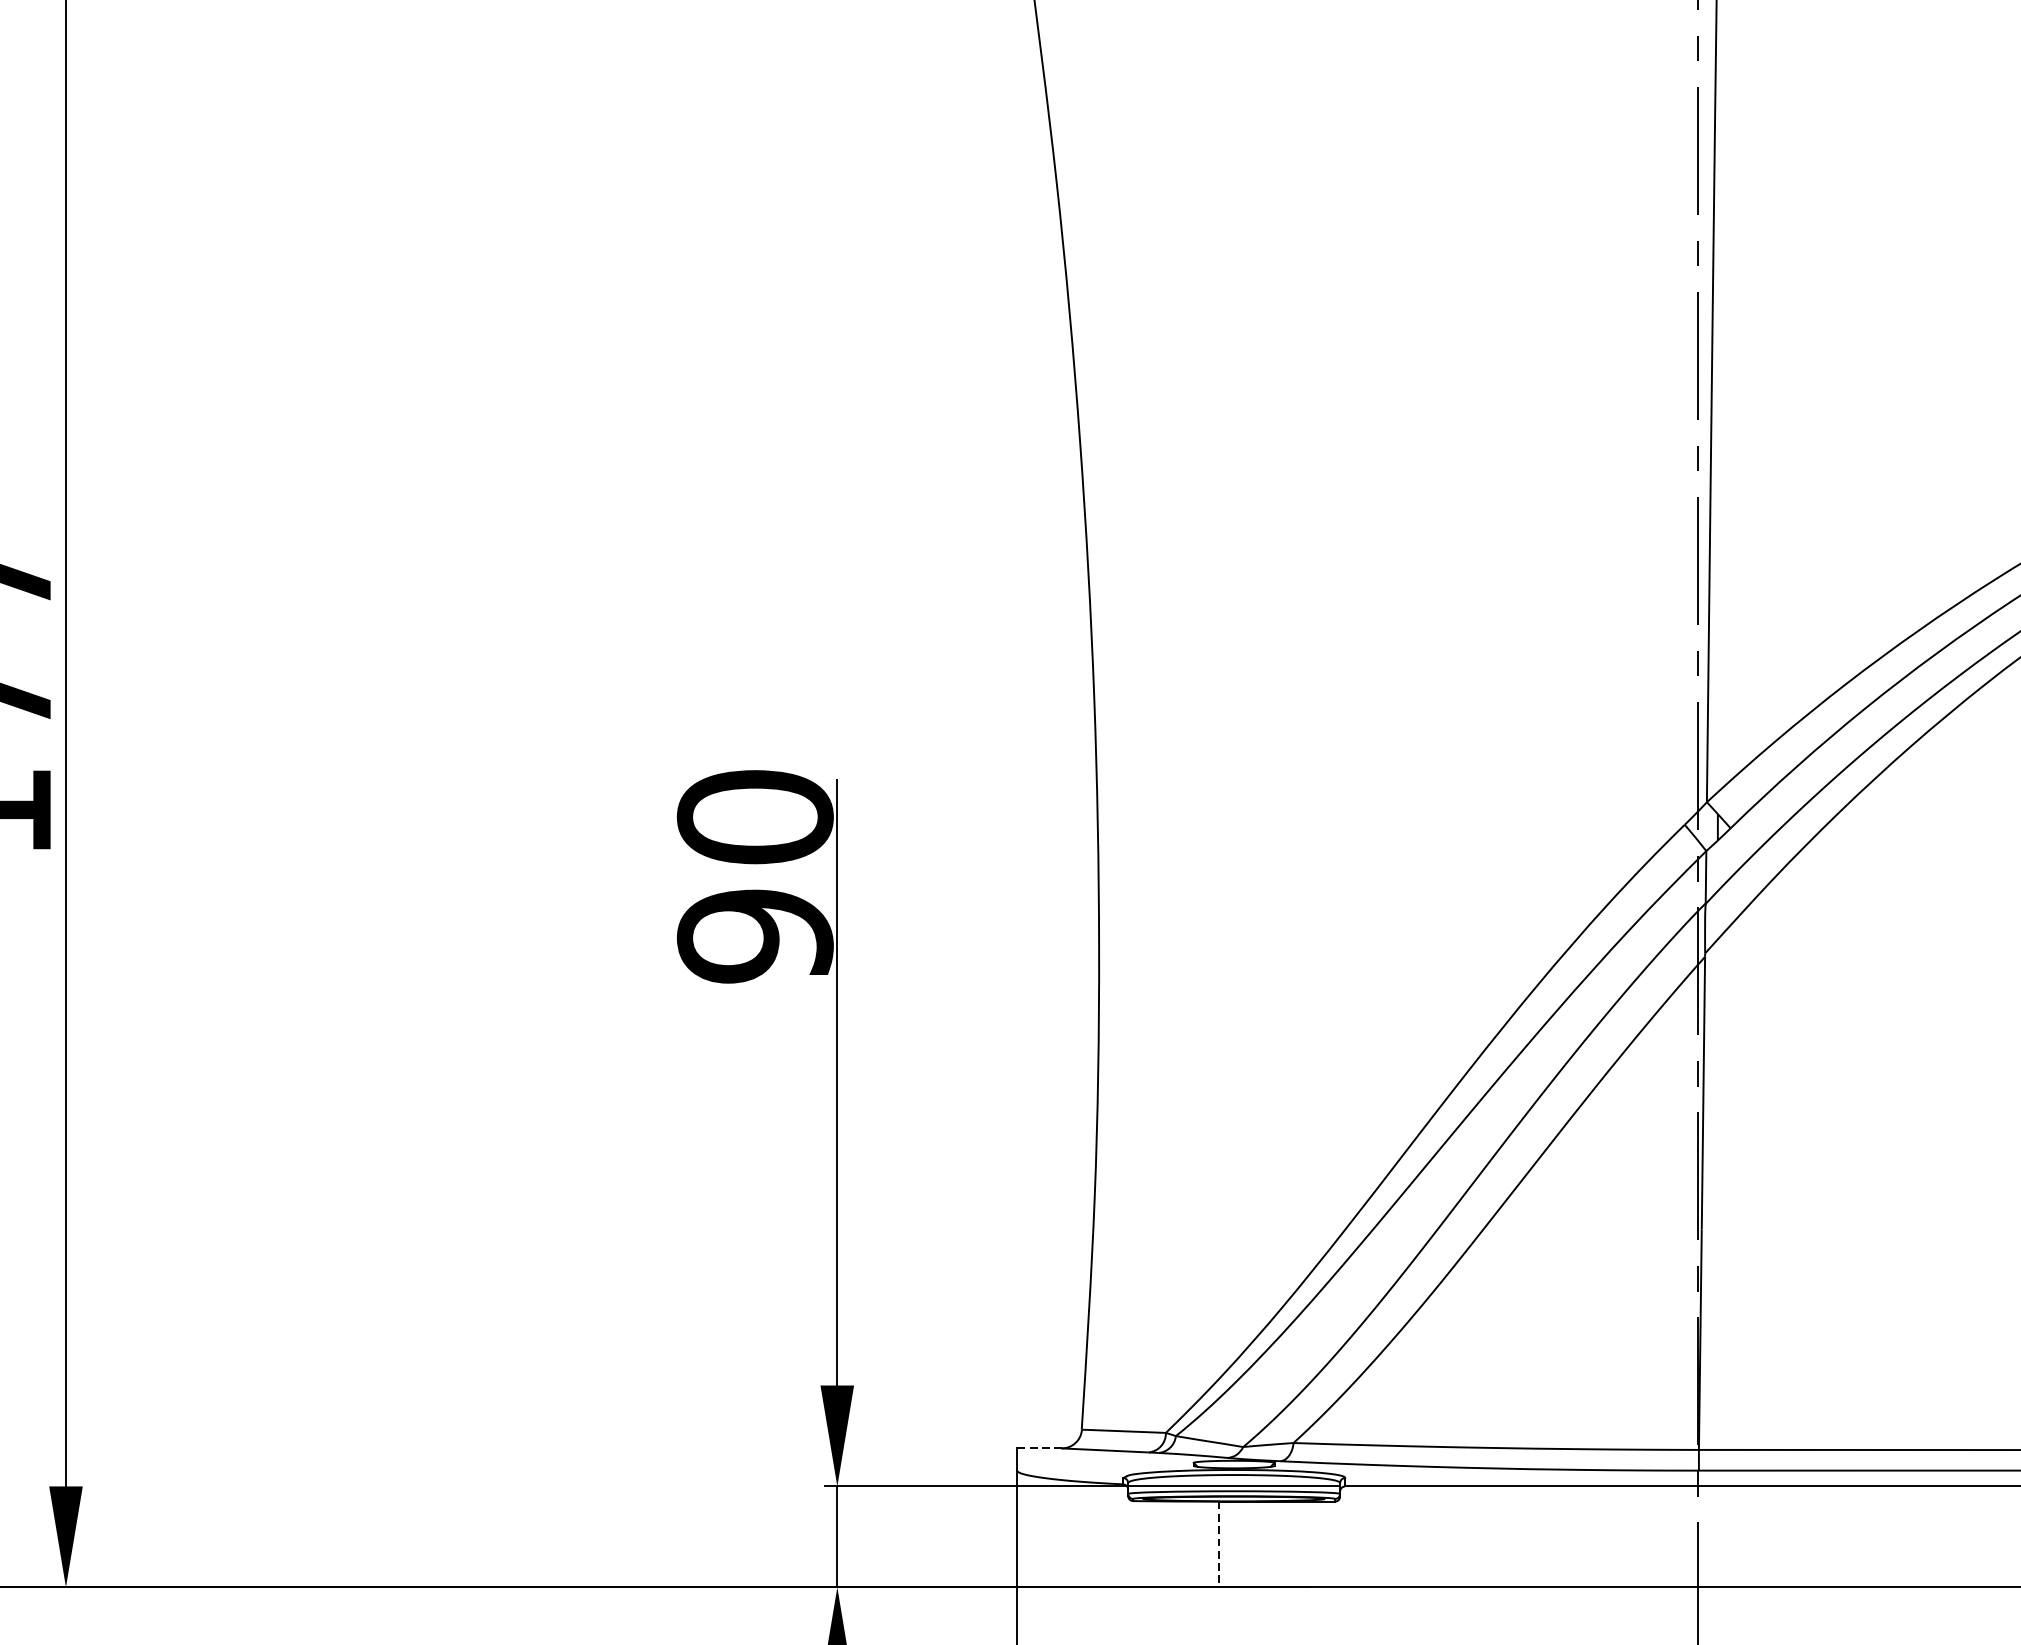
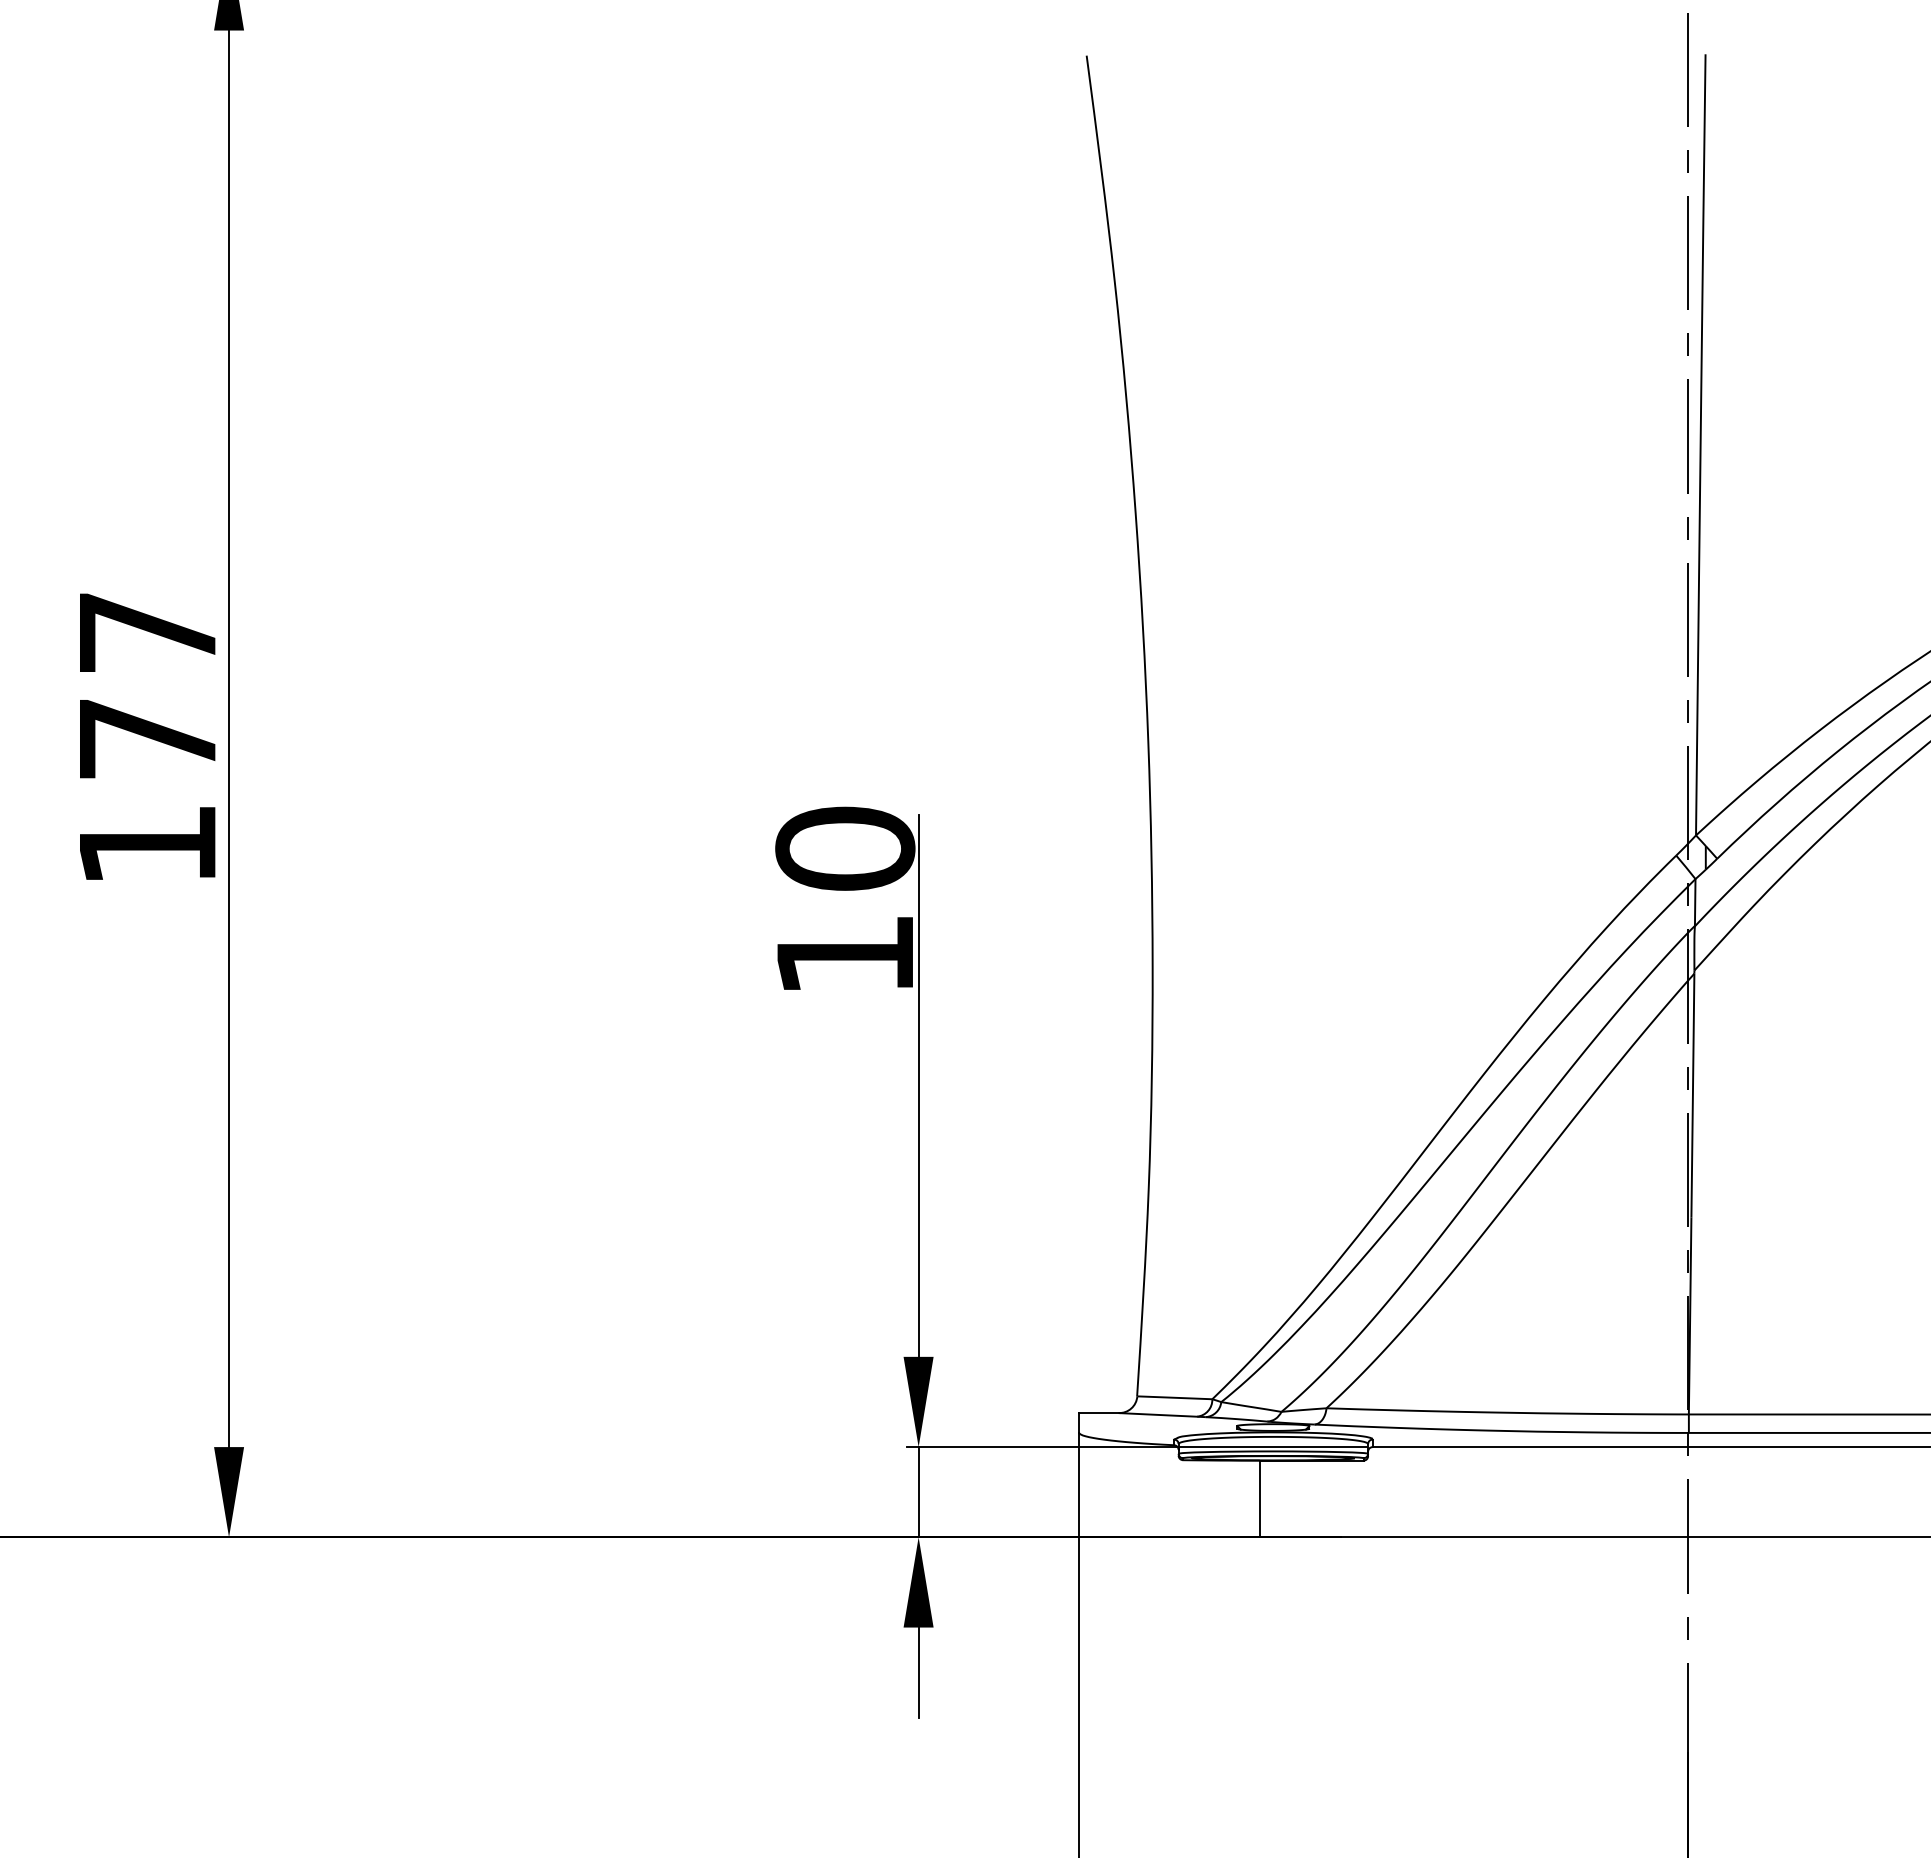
text: (755, 936) -> (845, 955), 90 -> 10
line: (1039, 1448) -> (1099, 1413), dashed -> solid
line: (1218, 1545) -> (1259, 1499), dashed -> solid

